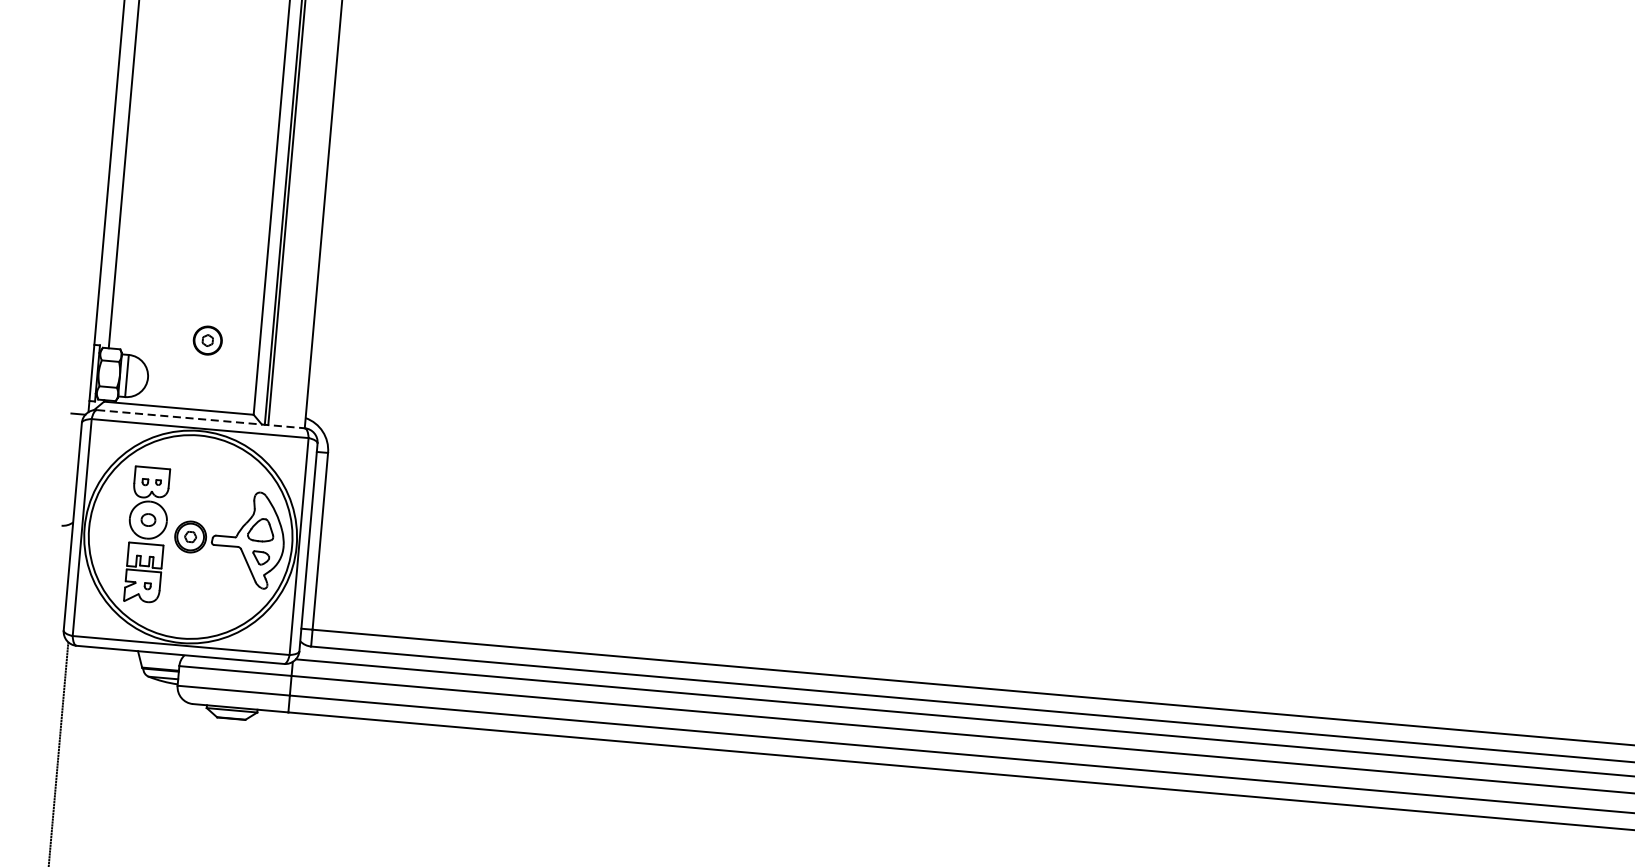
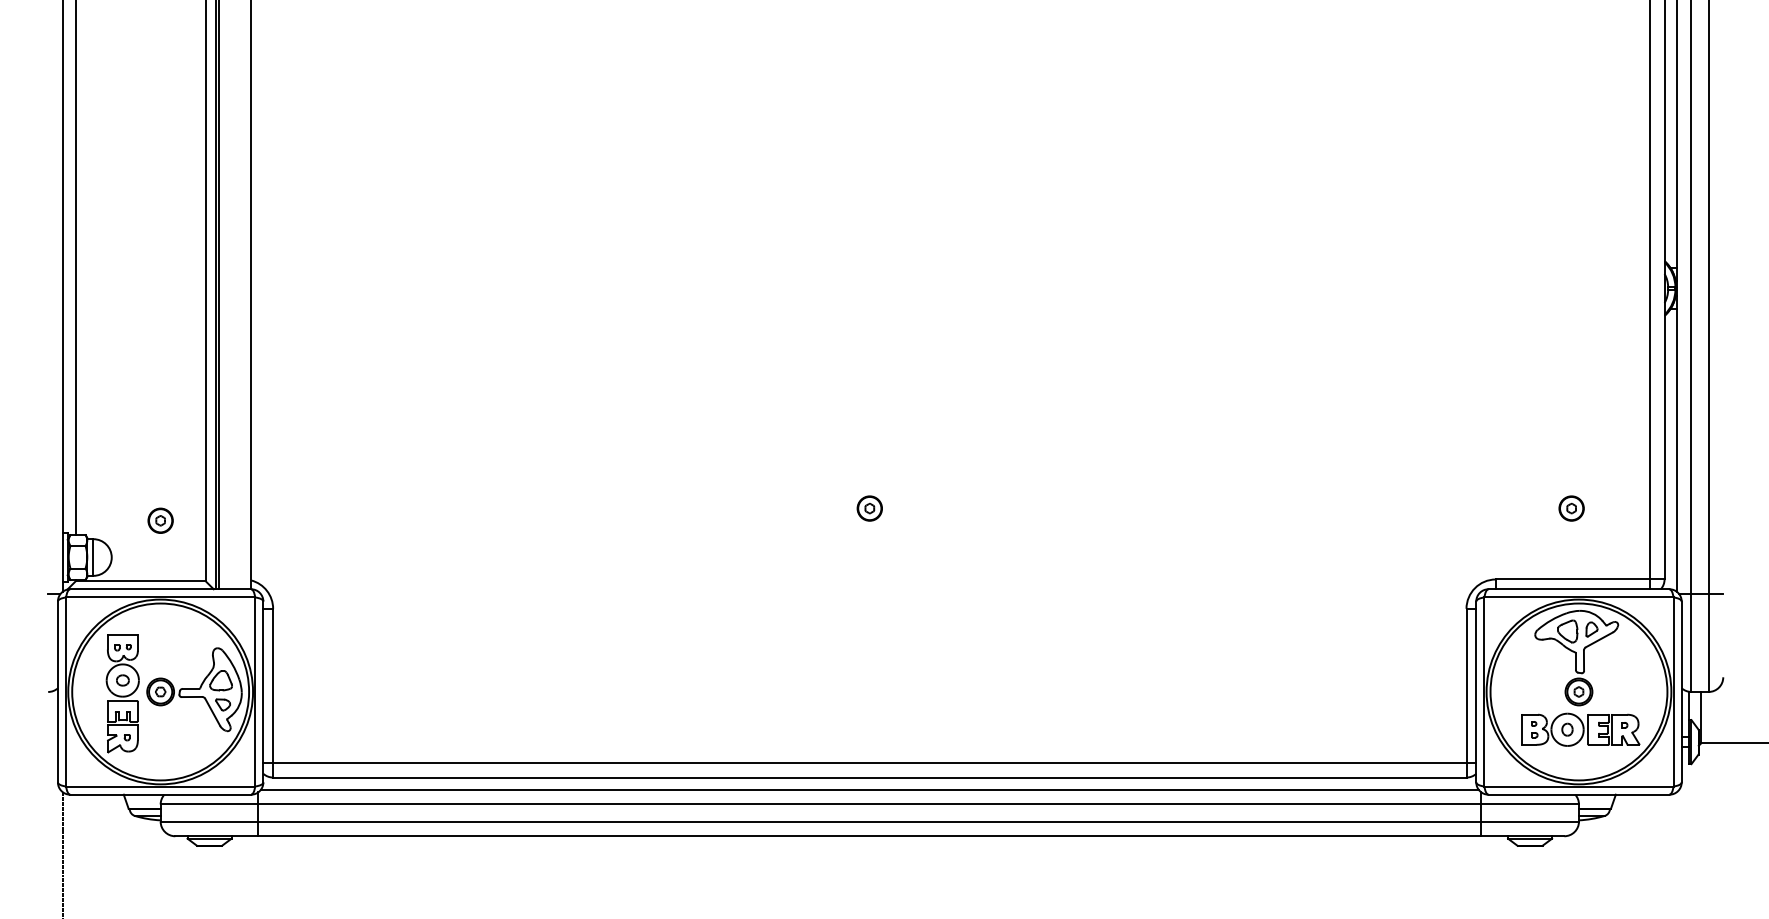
part: (1022, 397) -> (869, 508), added
line: (201, 419) -> (161, 589), dashed -> solid

